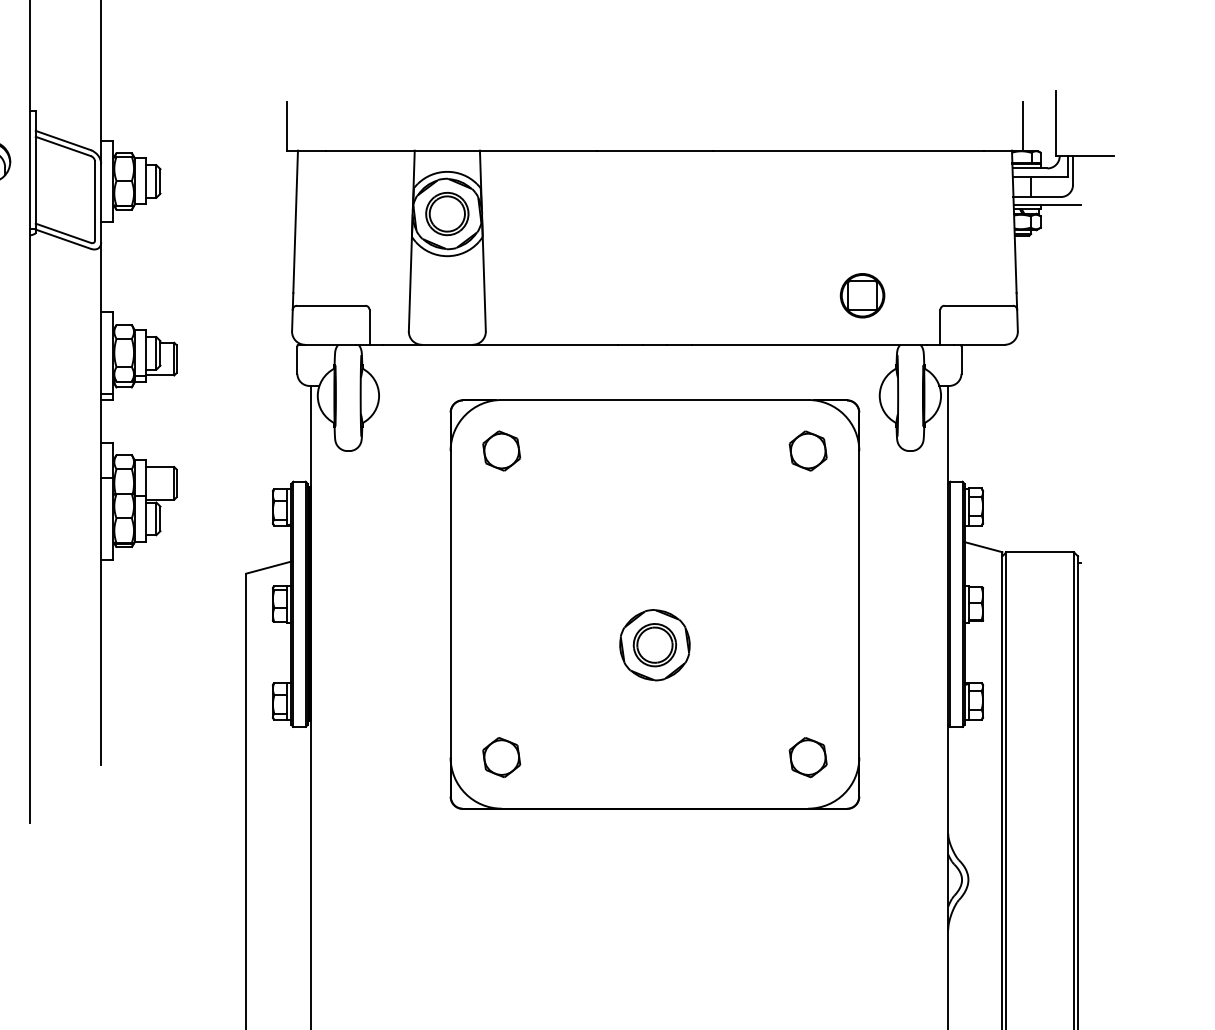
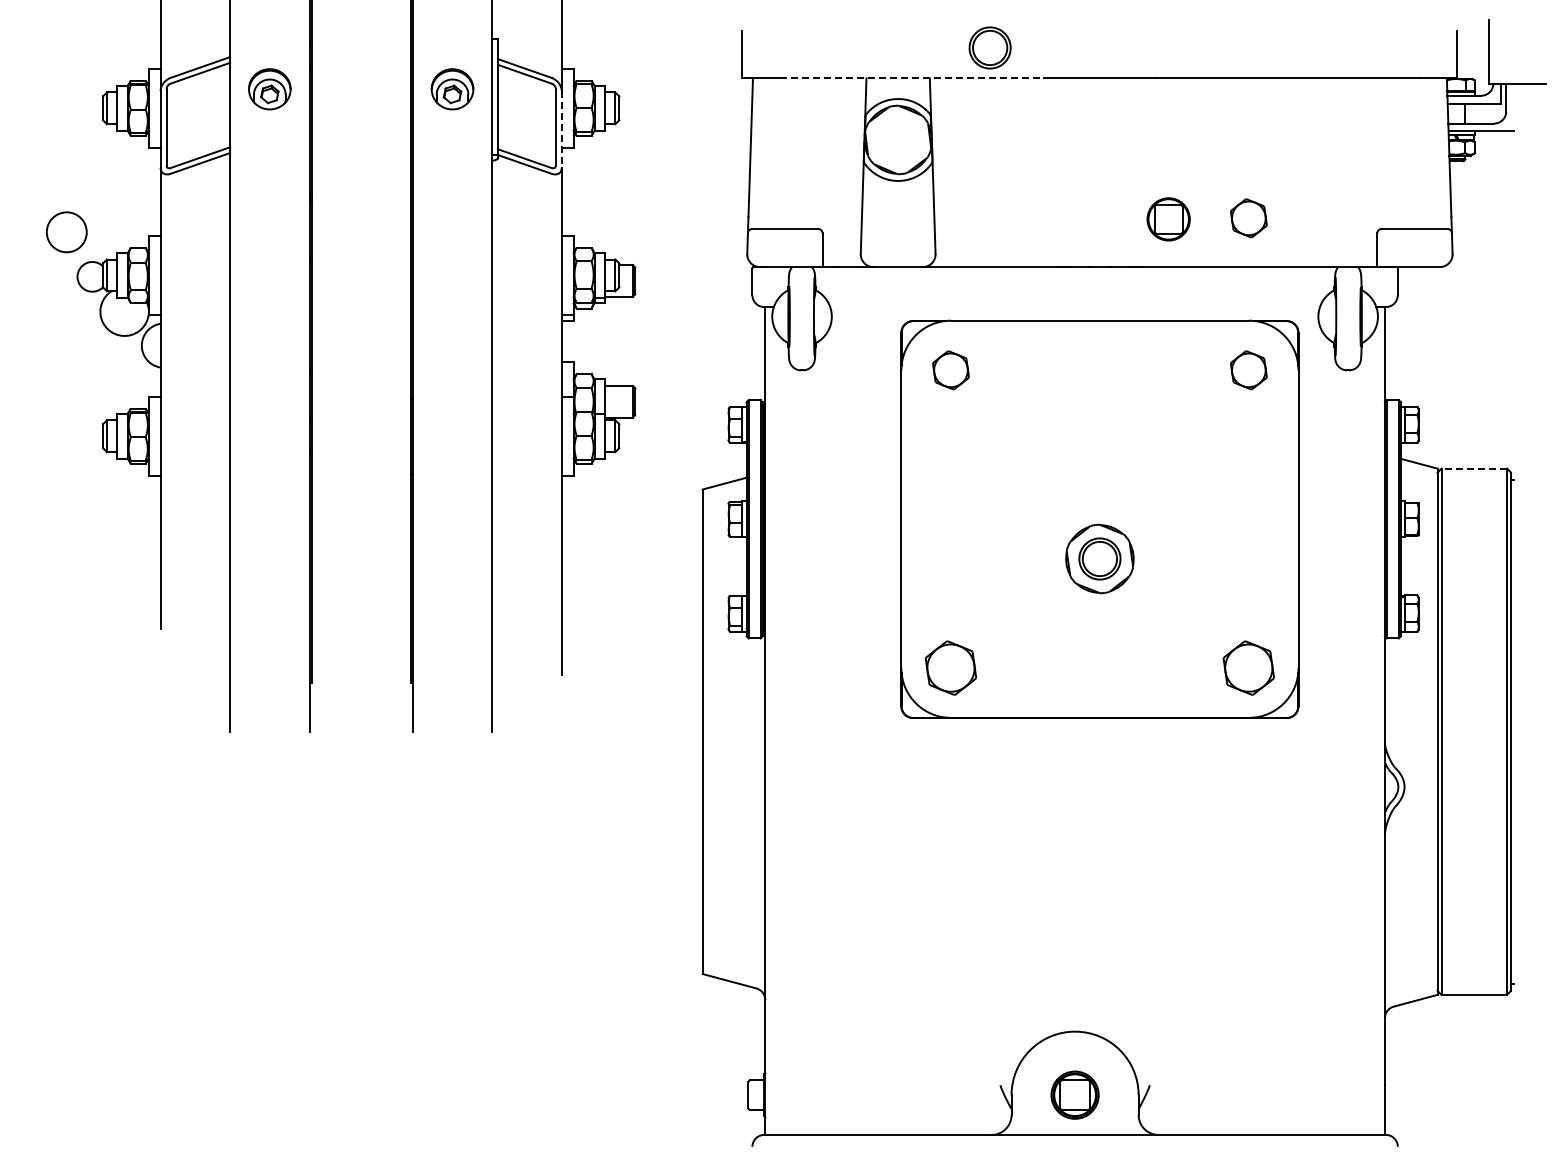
line: (461, 150) -> (911, 78), solid -> dashed
line: (100, 203) -> (561, 129), solid -> dashed
part: (446, 213) -> (989, 47), moved
part: (807, 294) -> (1248, 218), added
part: (862, 295) -> (1168, 219), moved
line: (1040, 552) -> (1474, 468), solid -> dashed
part: (501, 757) -> (950, 668), size x1.4
part: (807, 757) -> (1248, 668), size x1.4

